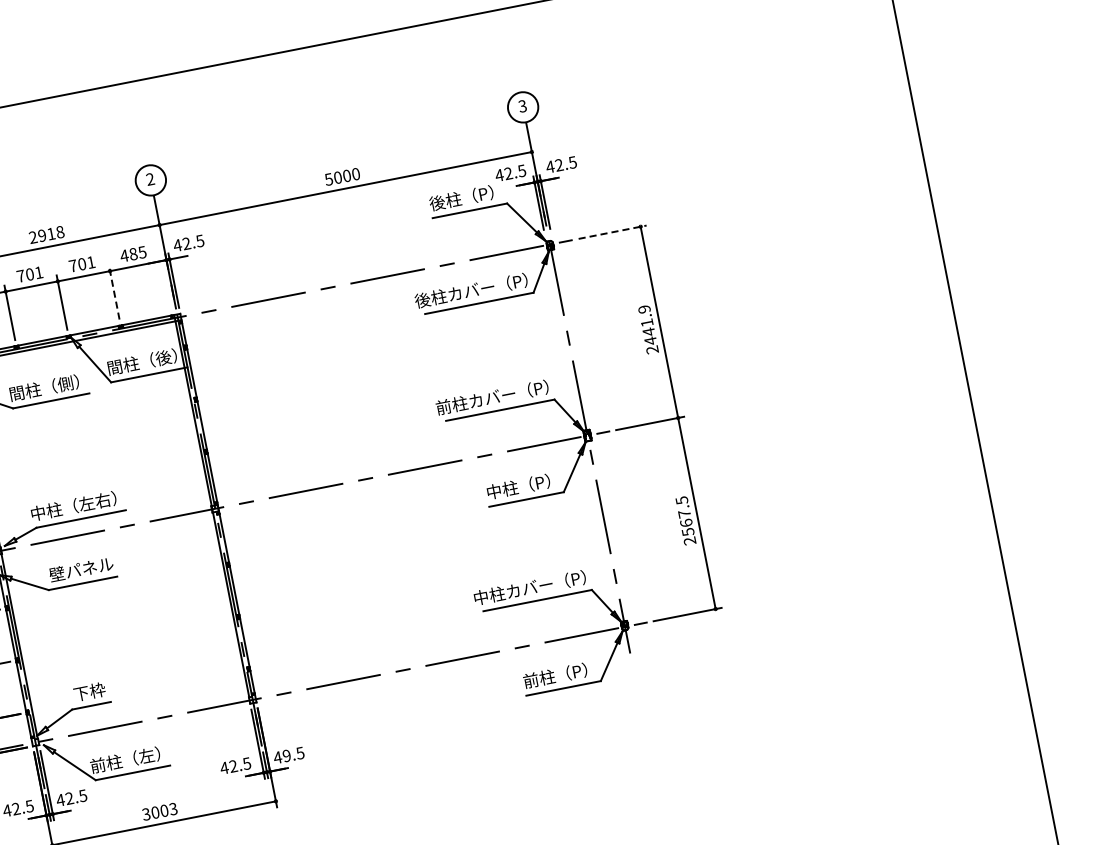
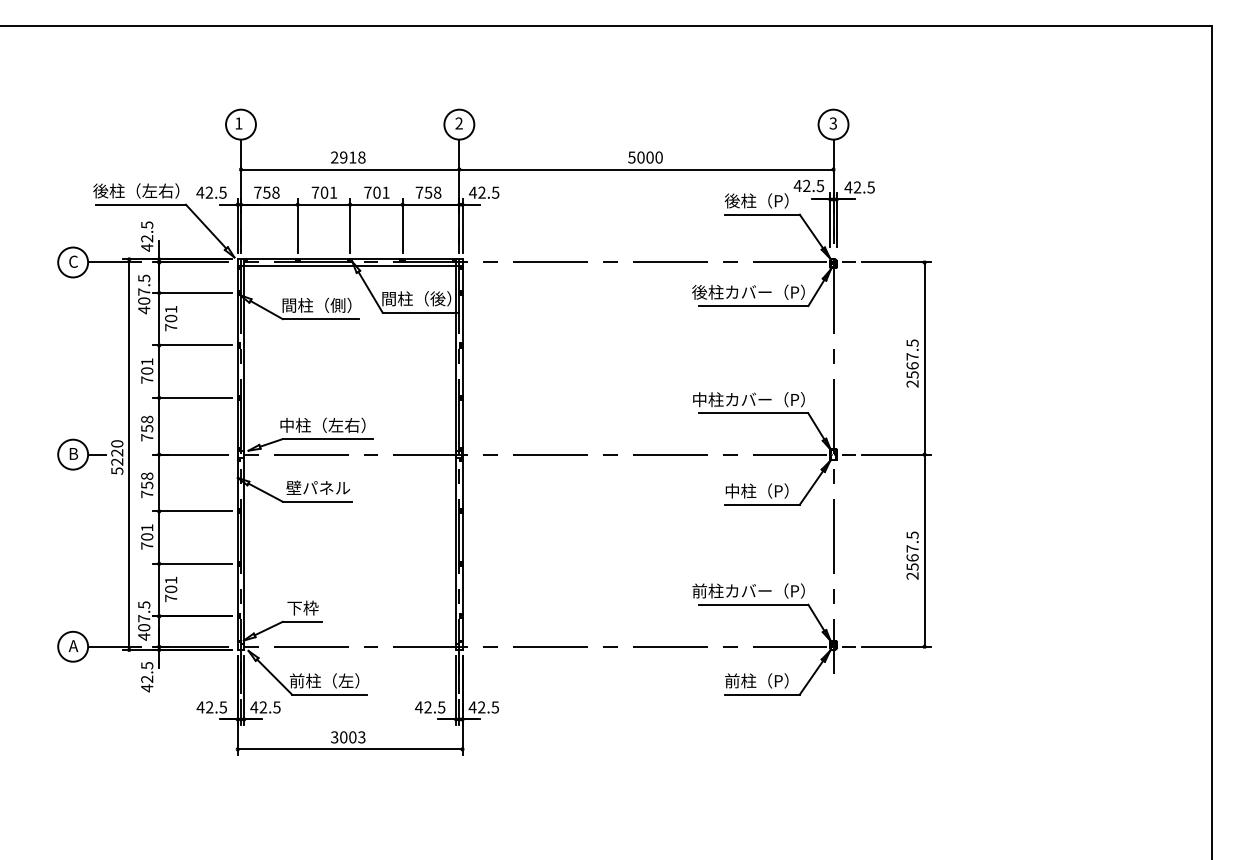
line: (612, 232) -> (896, 262), dashed -> solid
text: (133, 253) -> (428, 192), 485 -> 758
line: (113, 291) -> (402, 225), dashed -> solid
text: (647, 324) -> (912, 358), 2441.9 -> 2567.5
text: (443, 407) -> (699, 399), 前柱カバー（P） -> 中柱カバー（P）
text: (480, 597) -> (699, 590), 中柱カバー（P） -> 前柱カバー（P）
text: (286, 755) -> (481, 707), 49.5 -> 42.5

